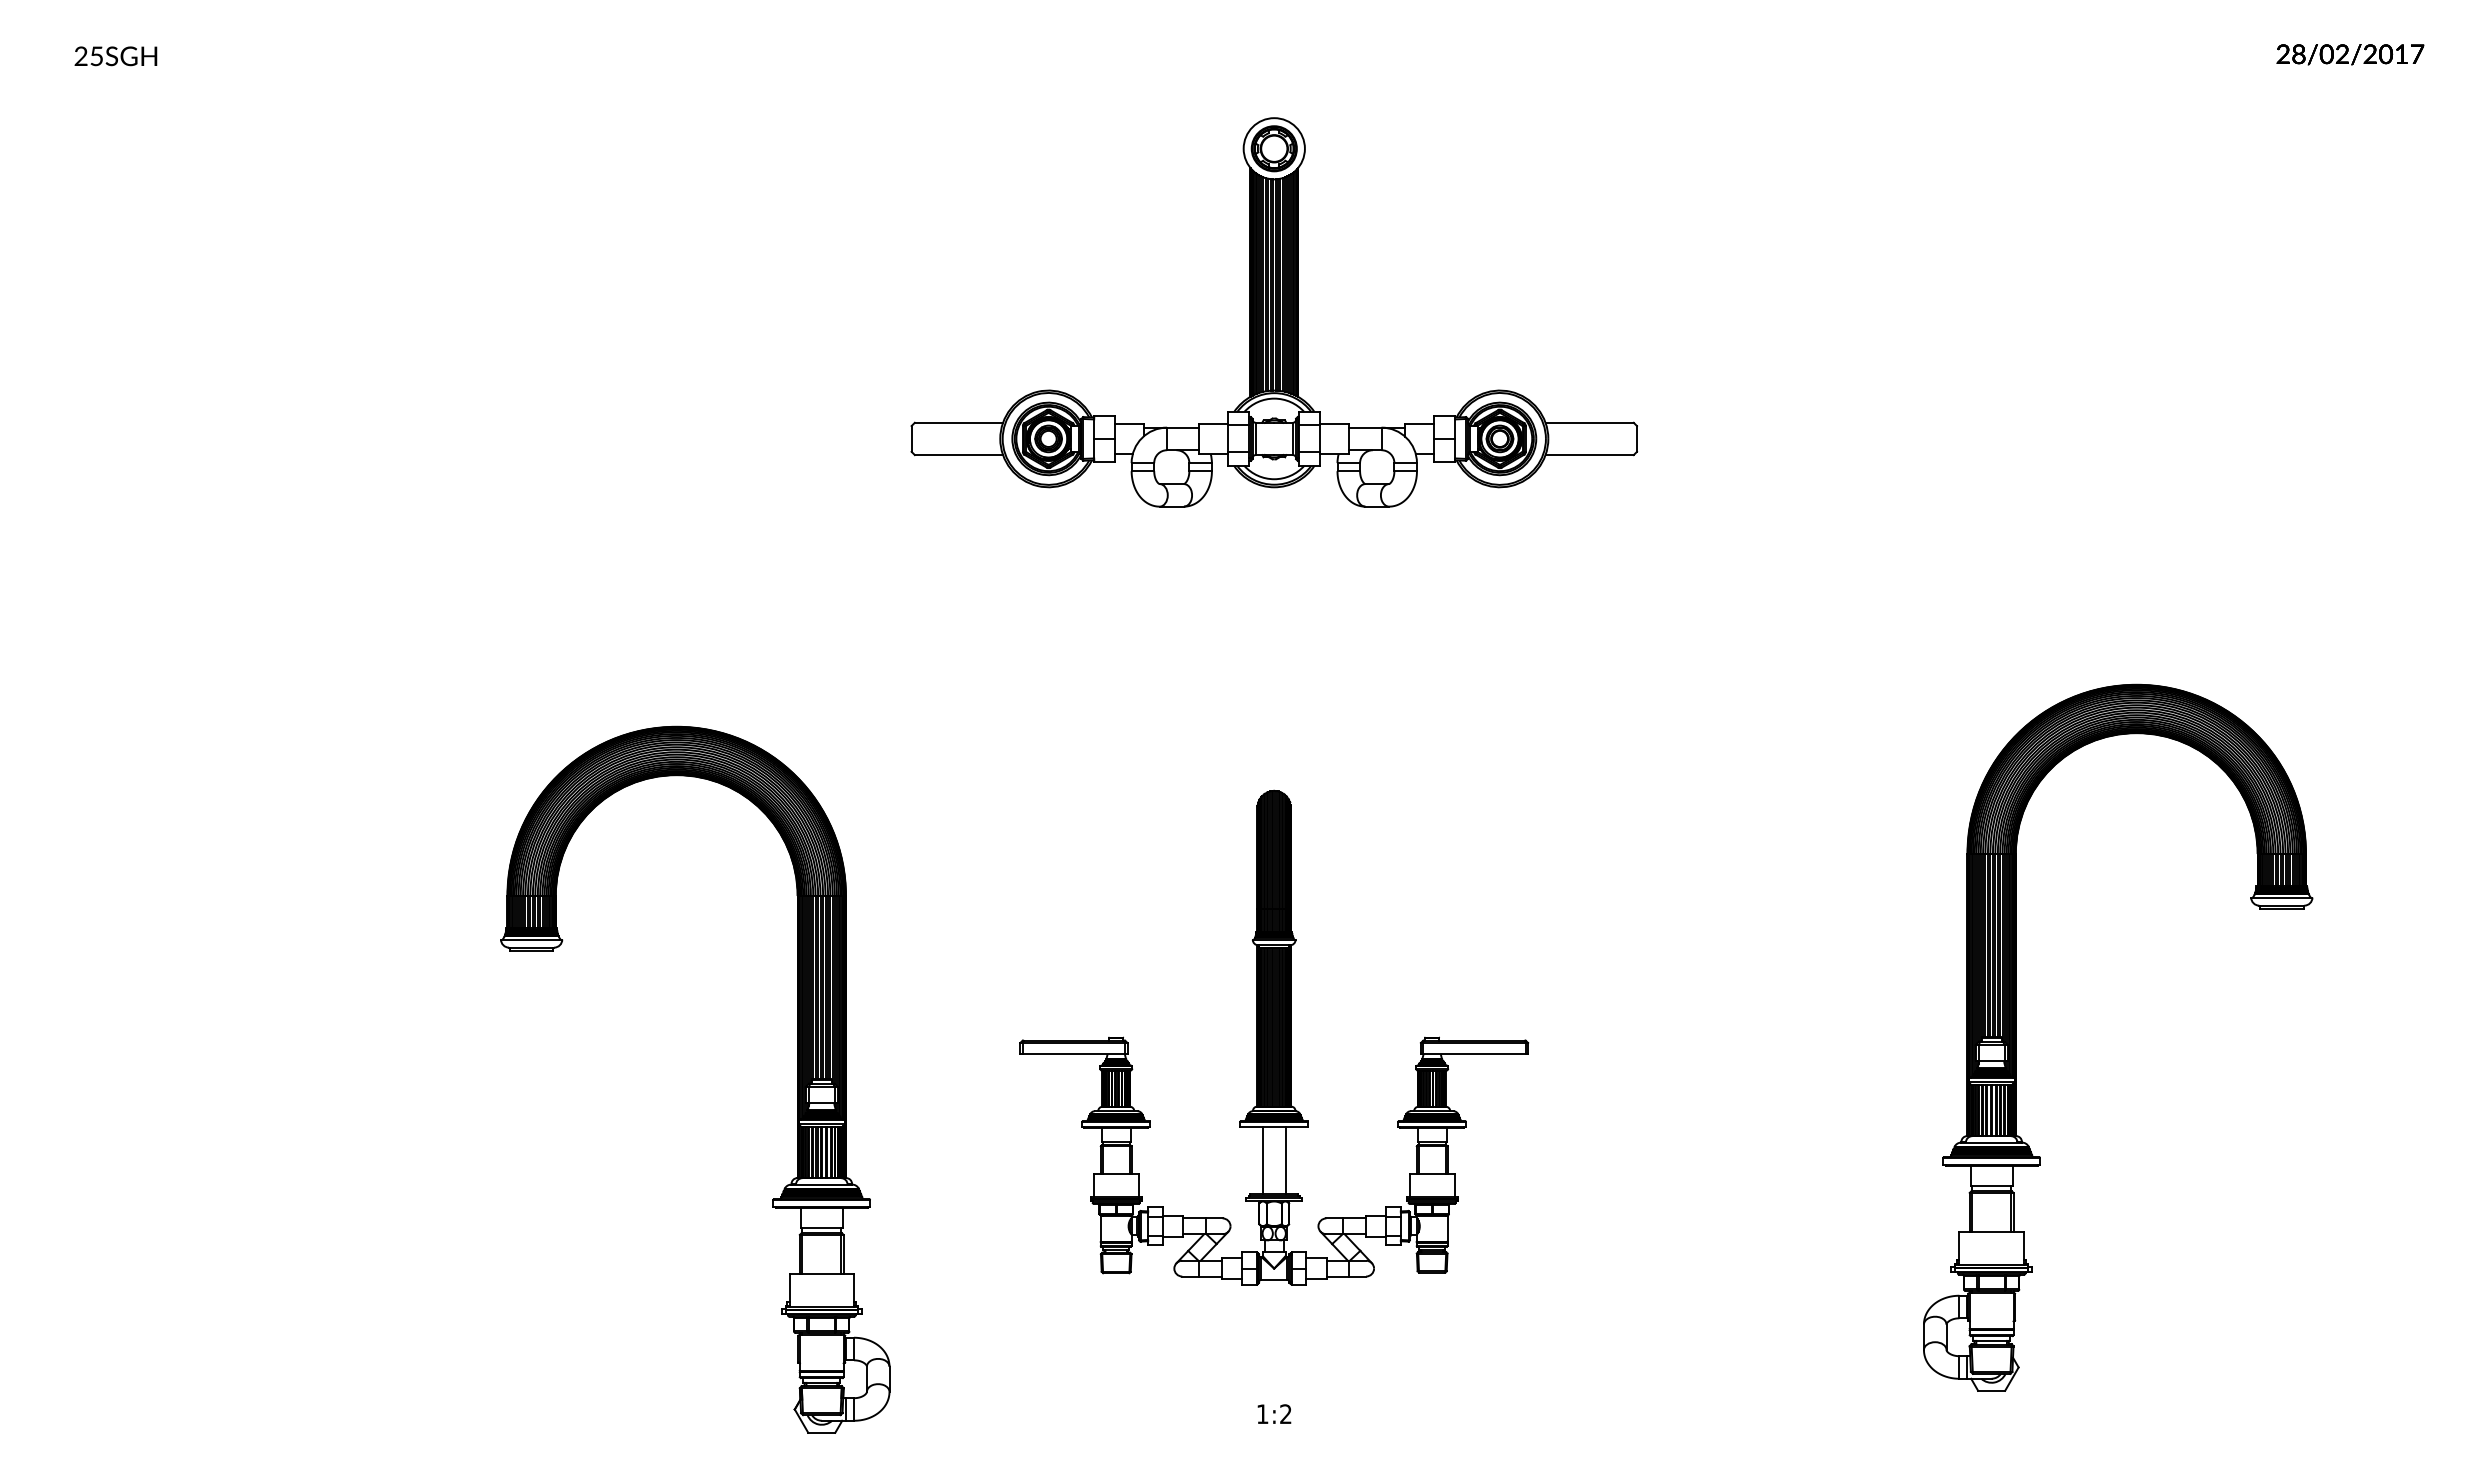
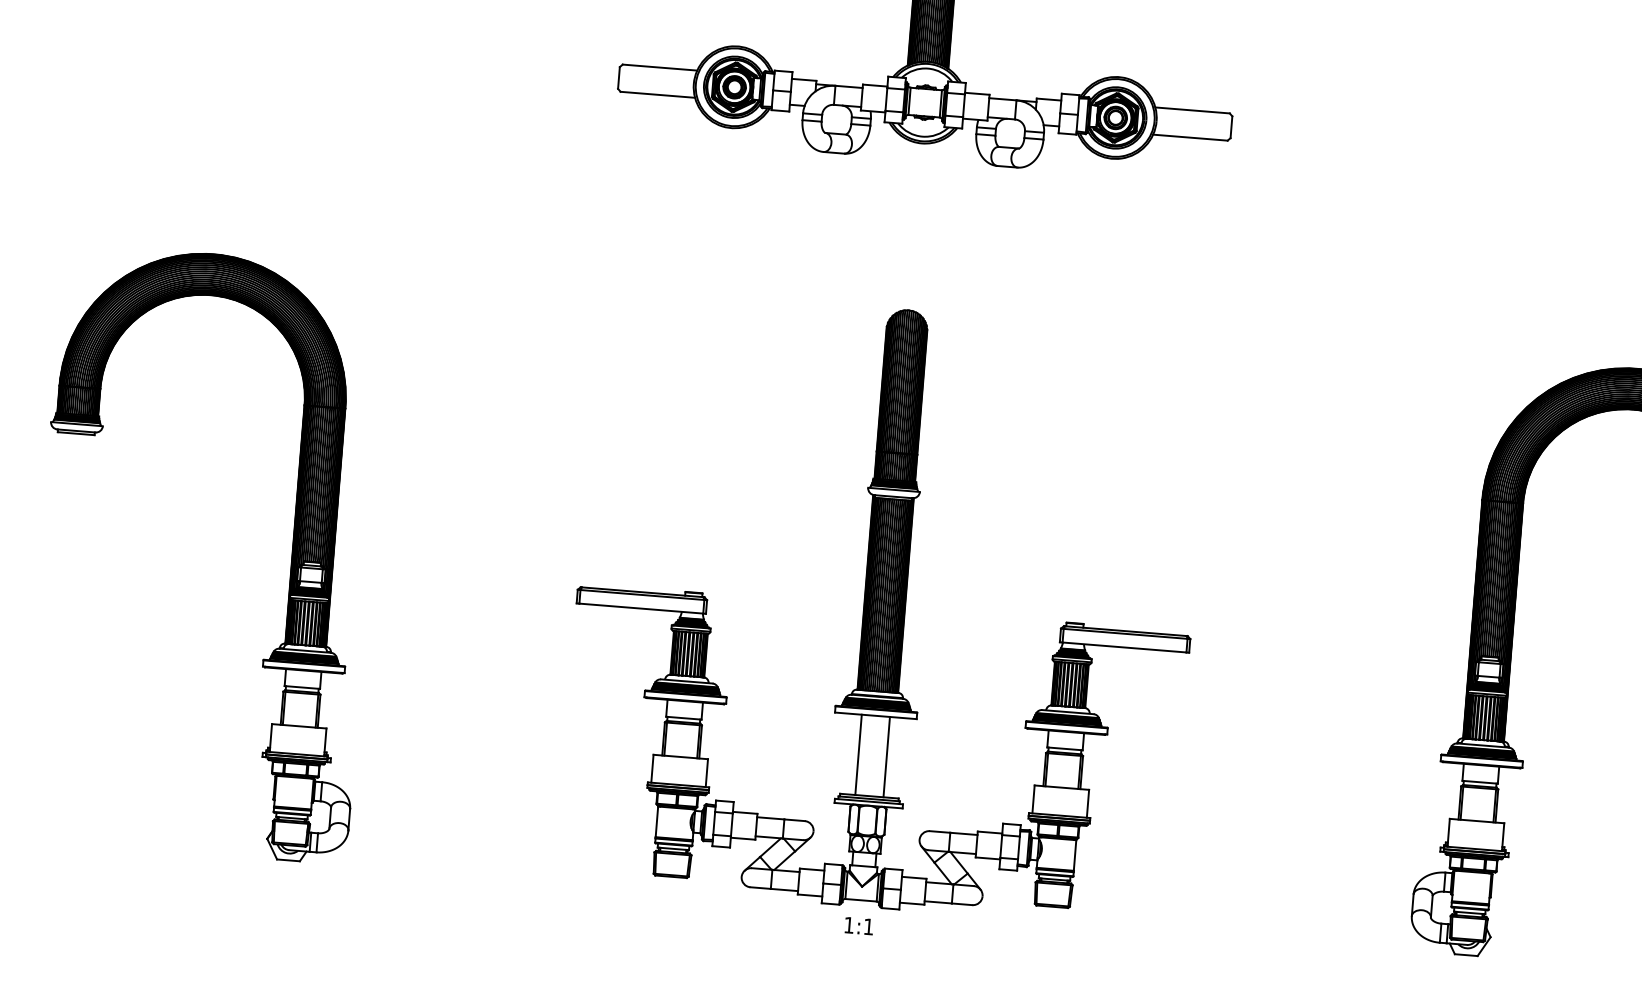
part: (1273, 1037) -> (883, 607), size x1.43
part: (797, 1079) -> (291, 560), moved
text: (1285, 1413) -> (868, 926), 1:2 -> 1:1

